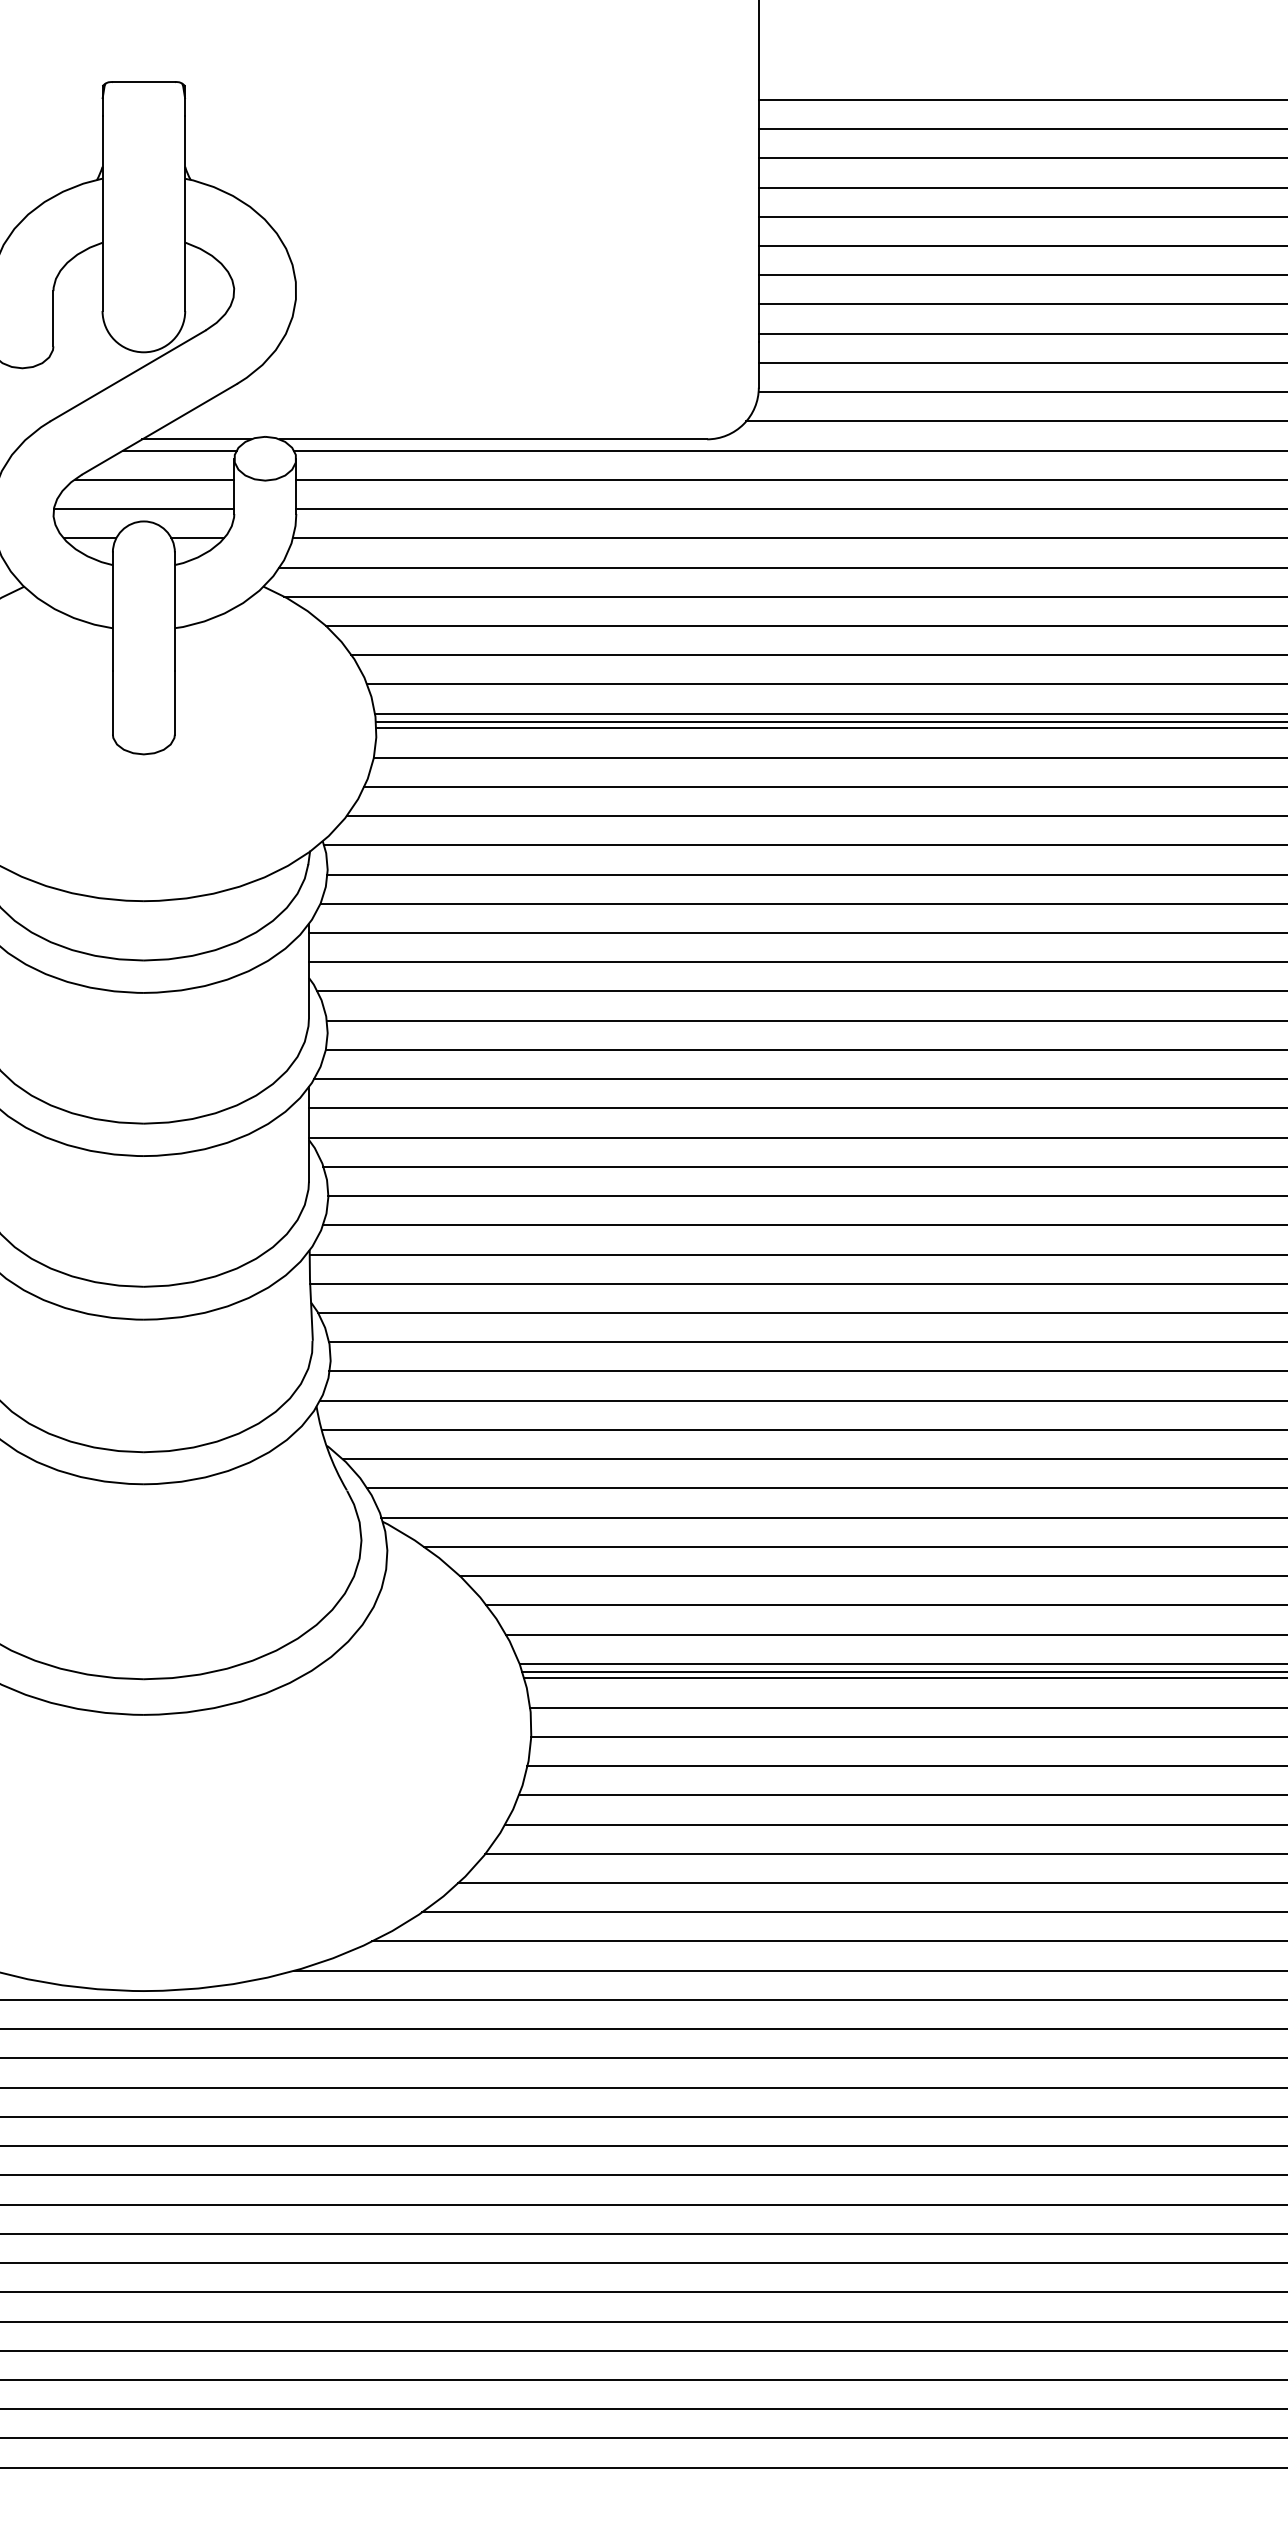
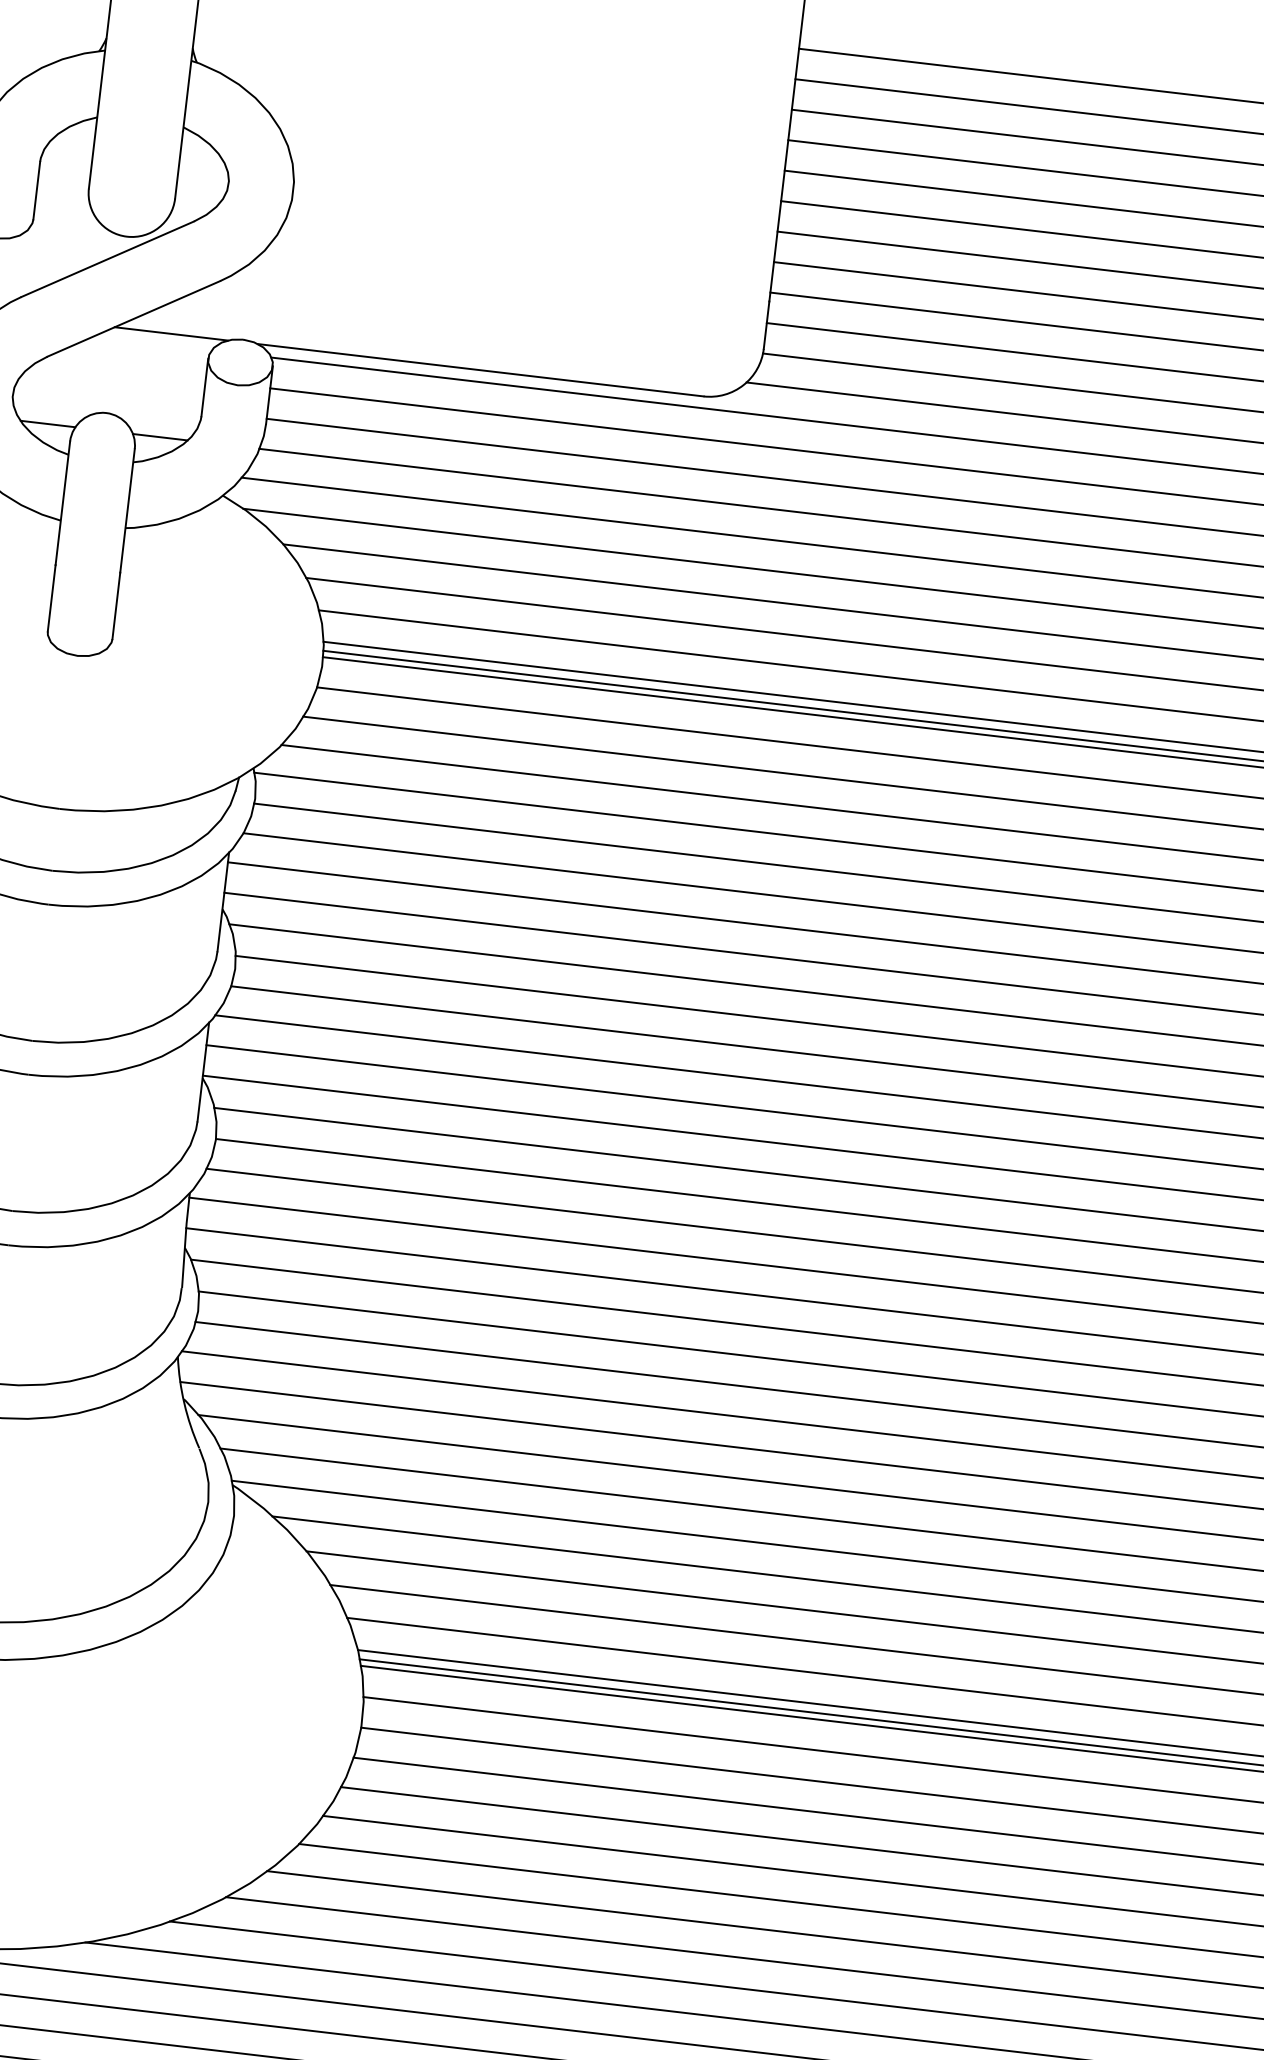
line: (179, 450) -> (152, 343), removed
line: (154, 479) -> (122, 370), removed
line: (144, 509) -> (108, 400), removed

